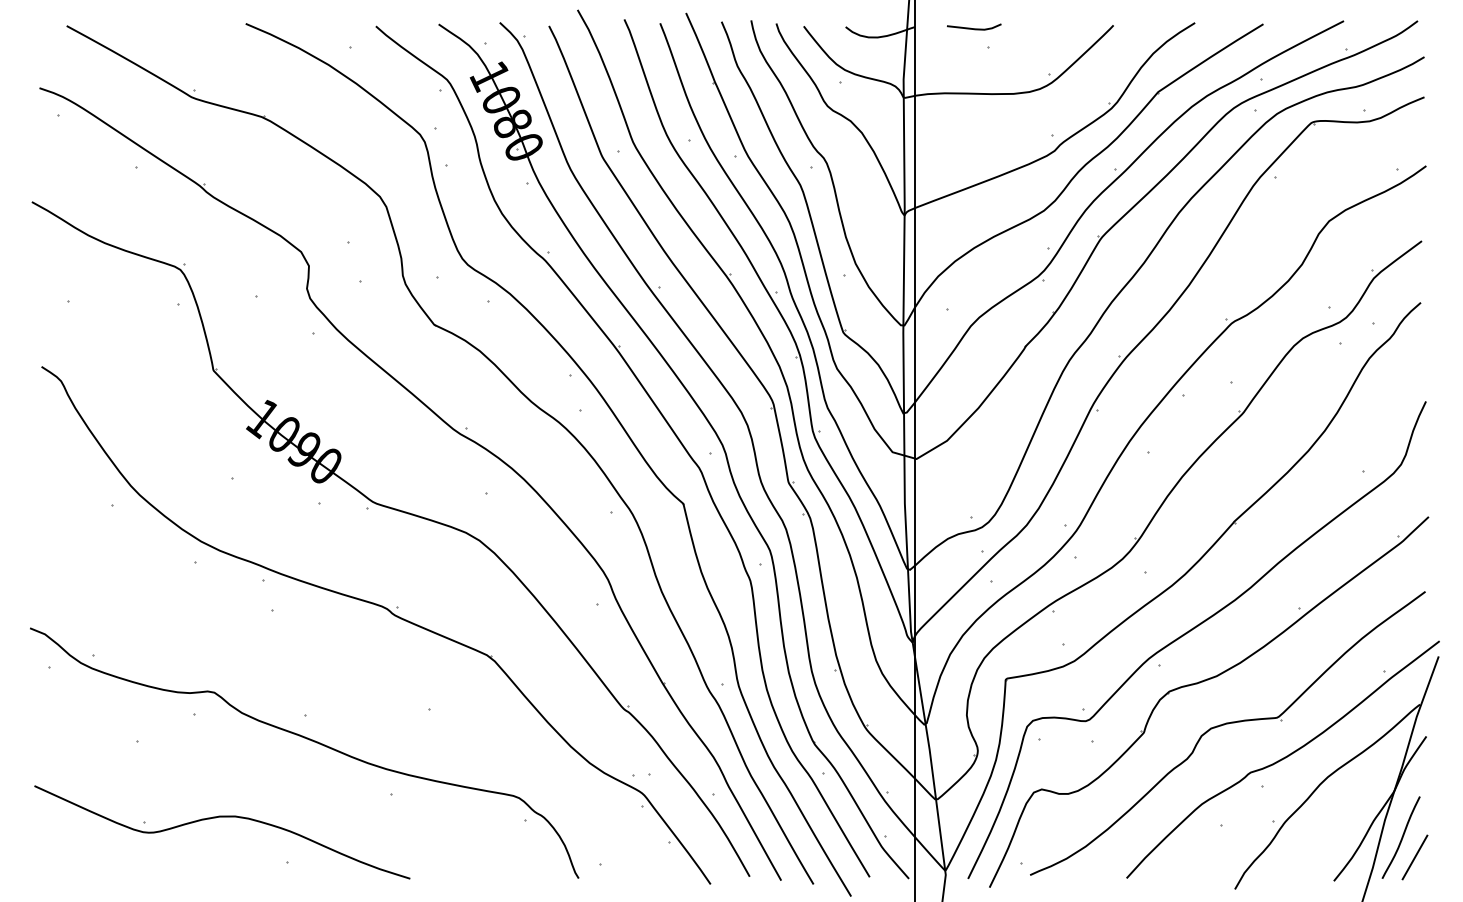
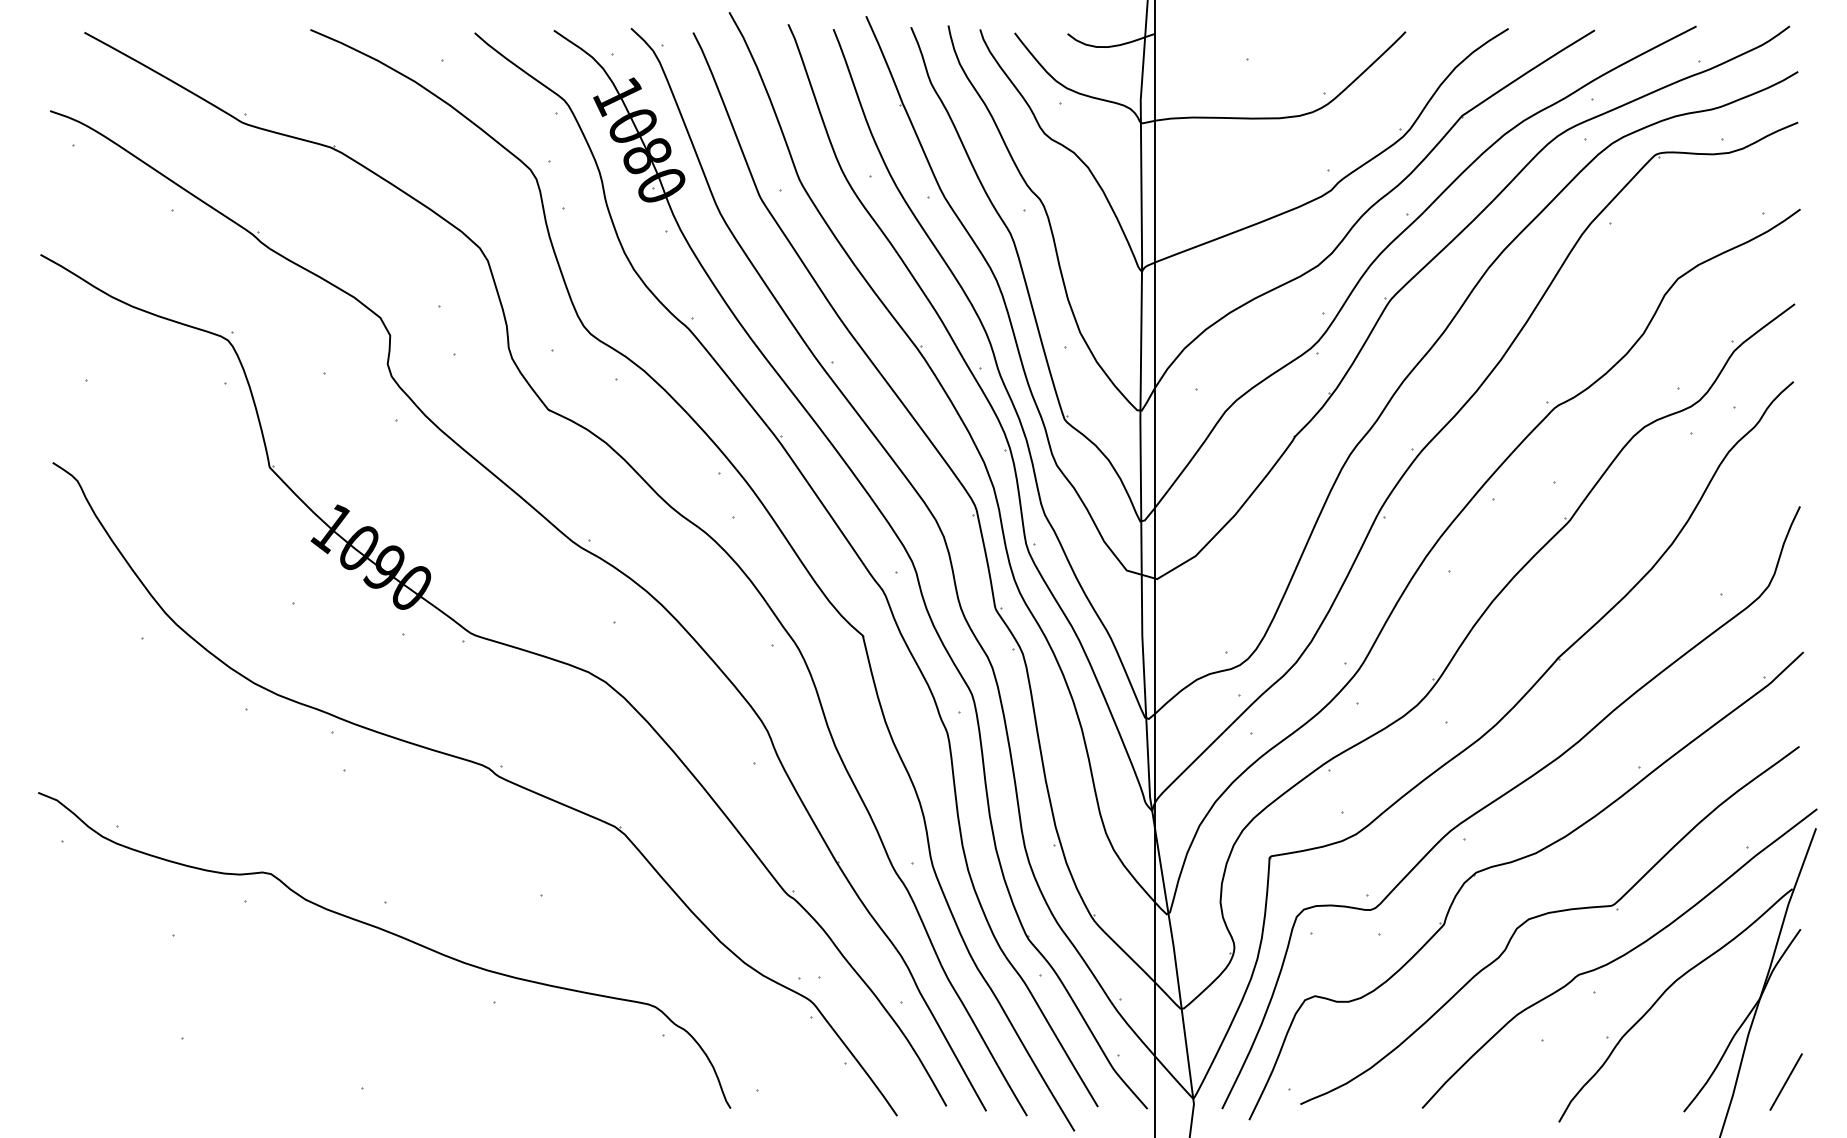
curve: (973, 28) -> (1229, 35), removed
curve: (222, 817) -> (280, 1031), removed
curve: (1401, 838) -> (1769, 1057), removed

